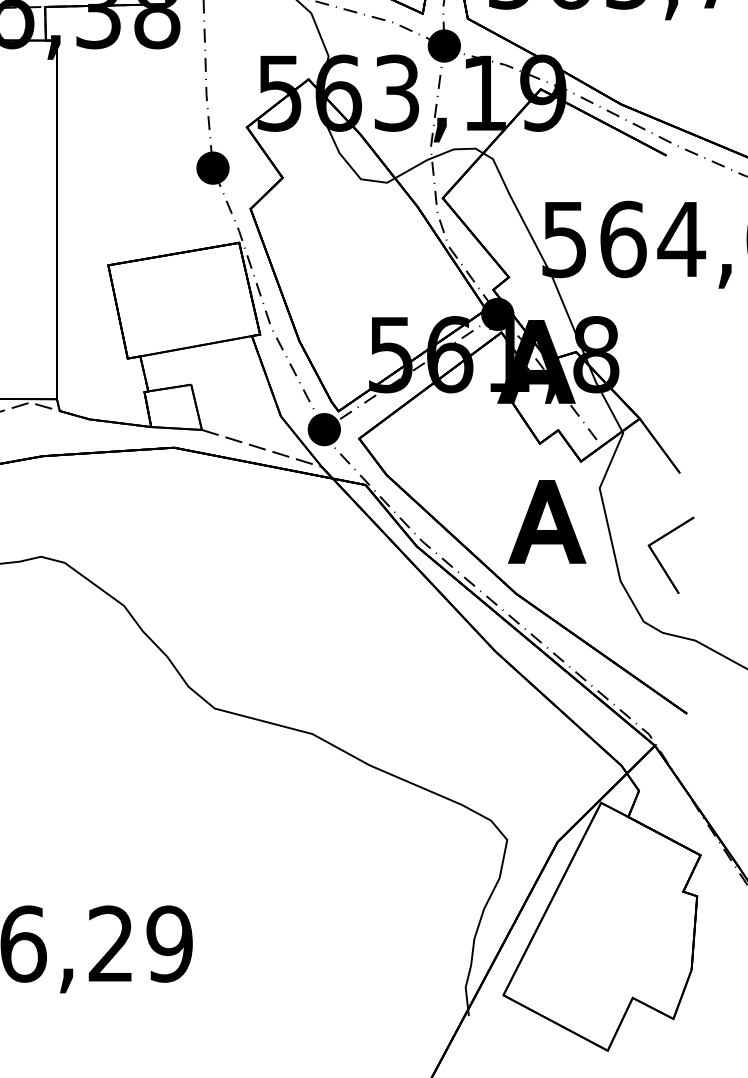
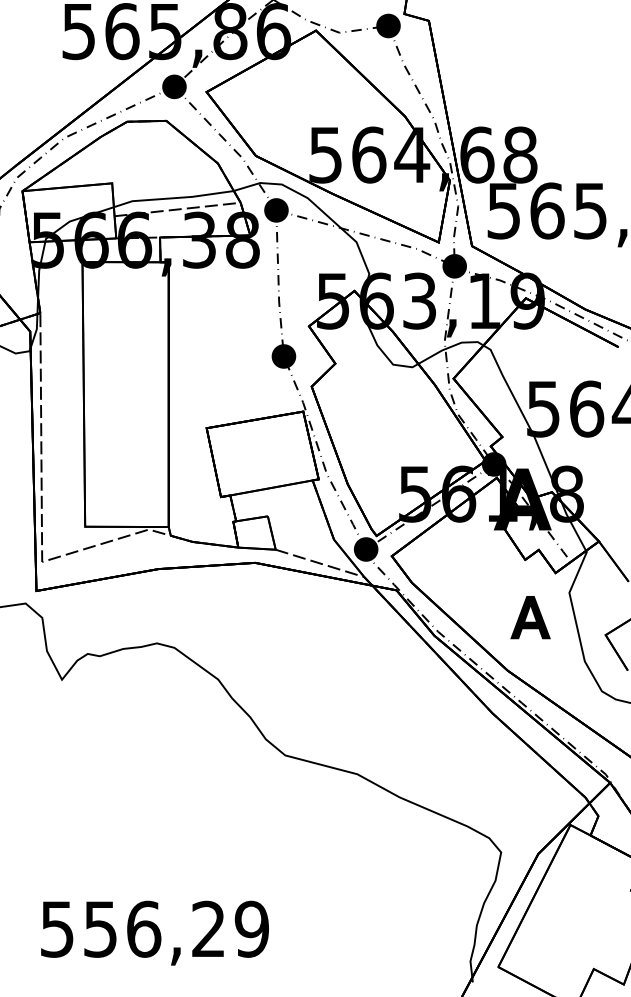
part: (546, 521) -> (530, 617), size x0.7

